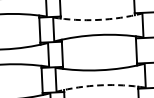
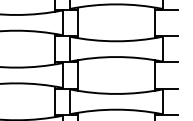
arc: (98, 20) -> (116, 41), dashed -> solid
arc: (101, 85) -> (116, 109), dashed -> solid

